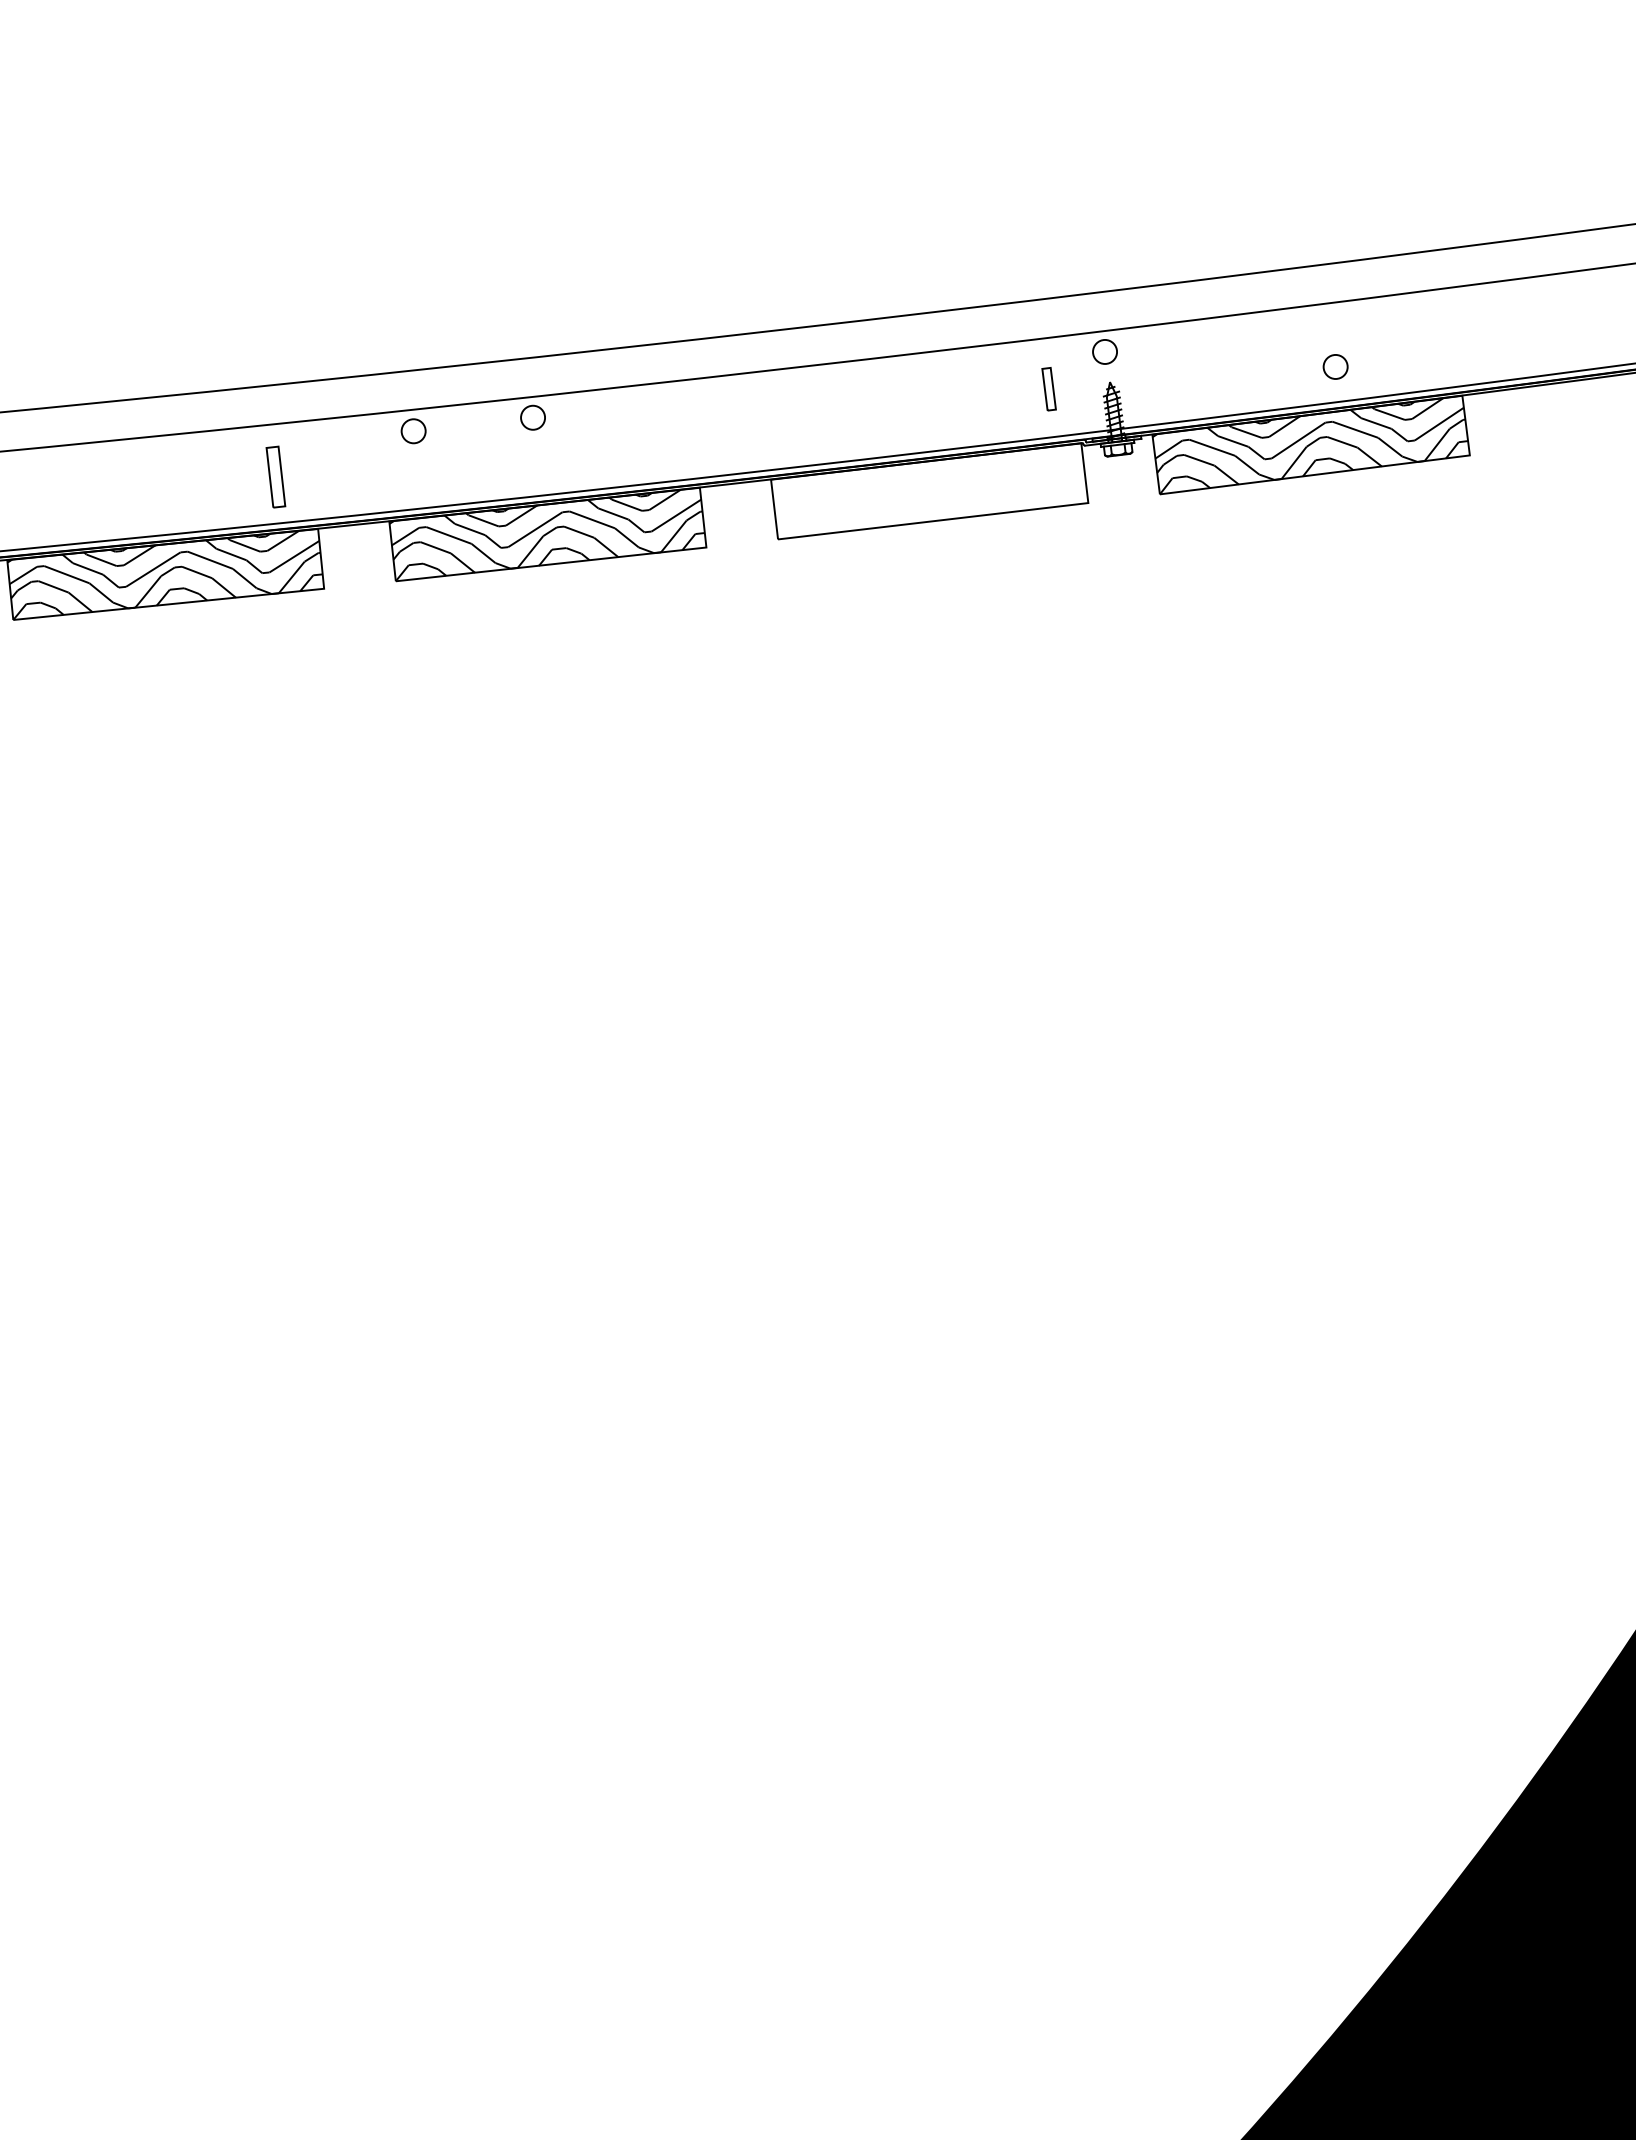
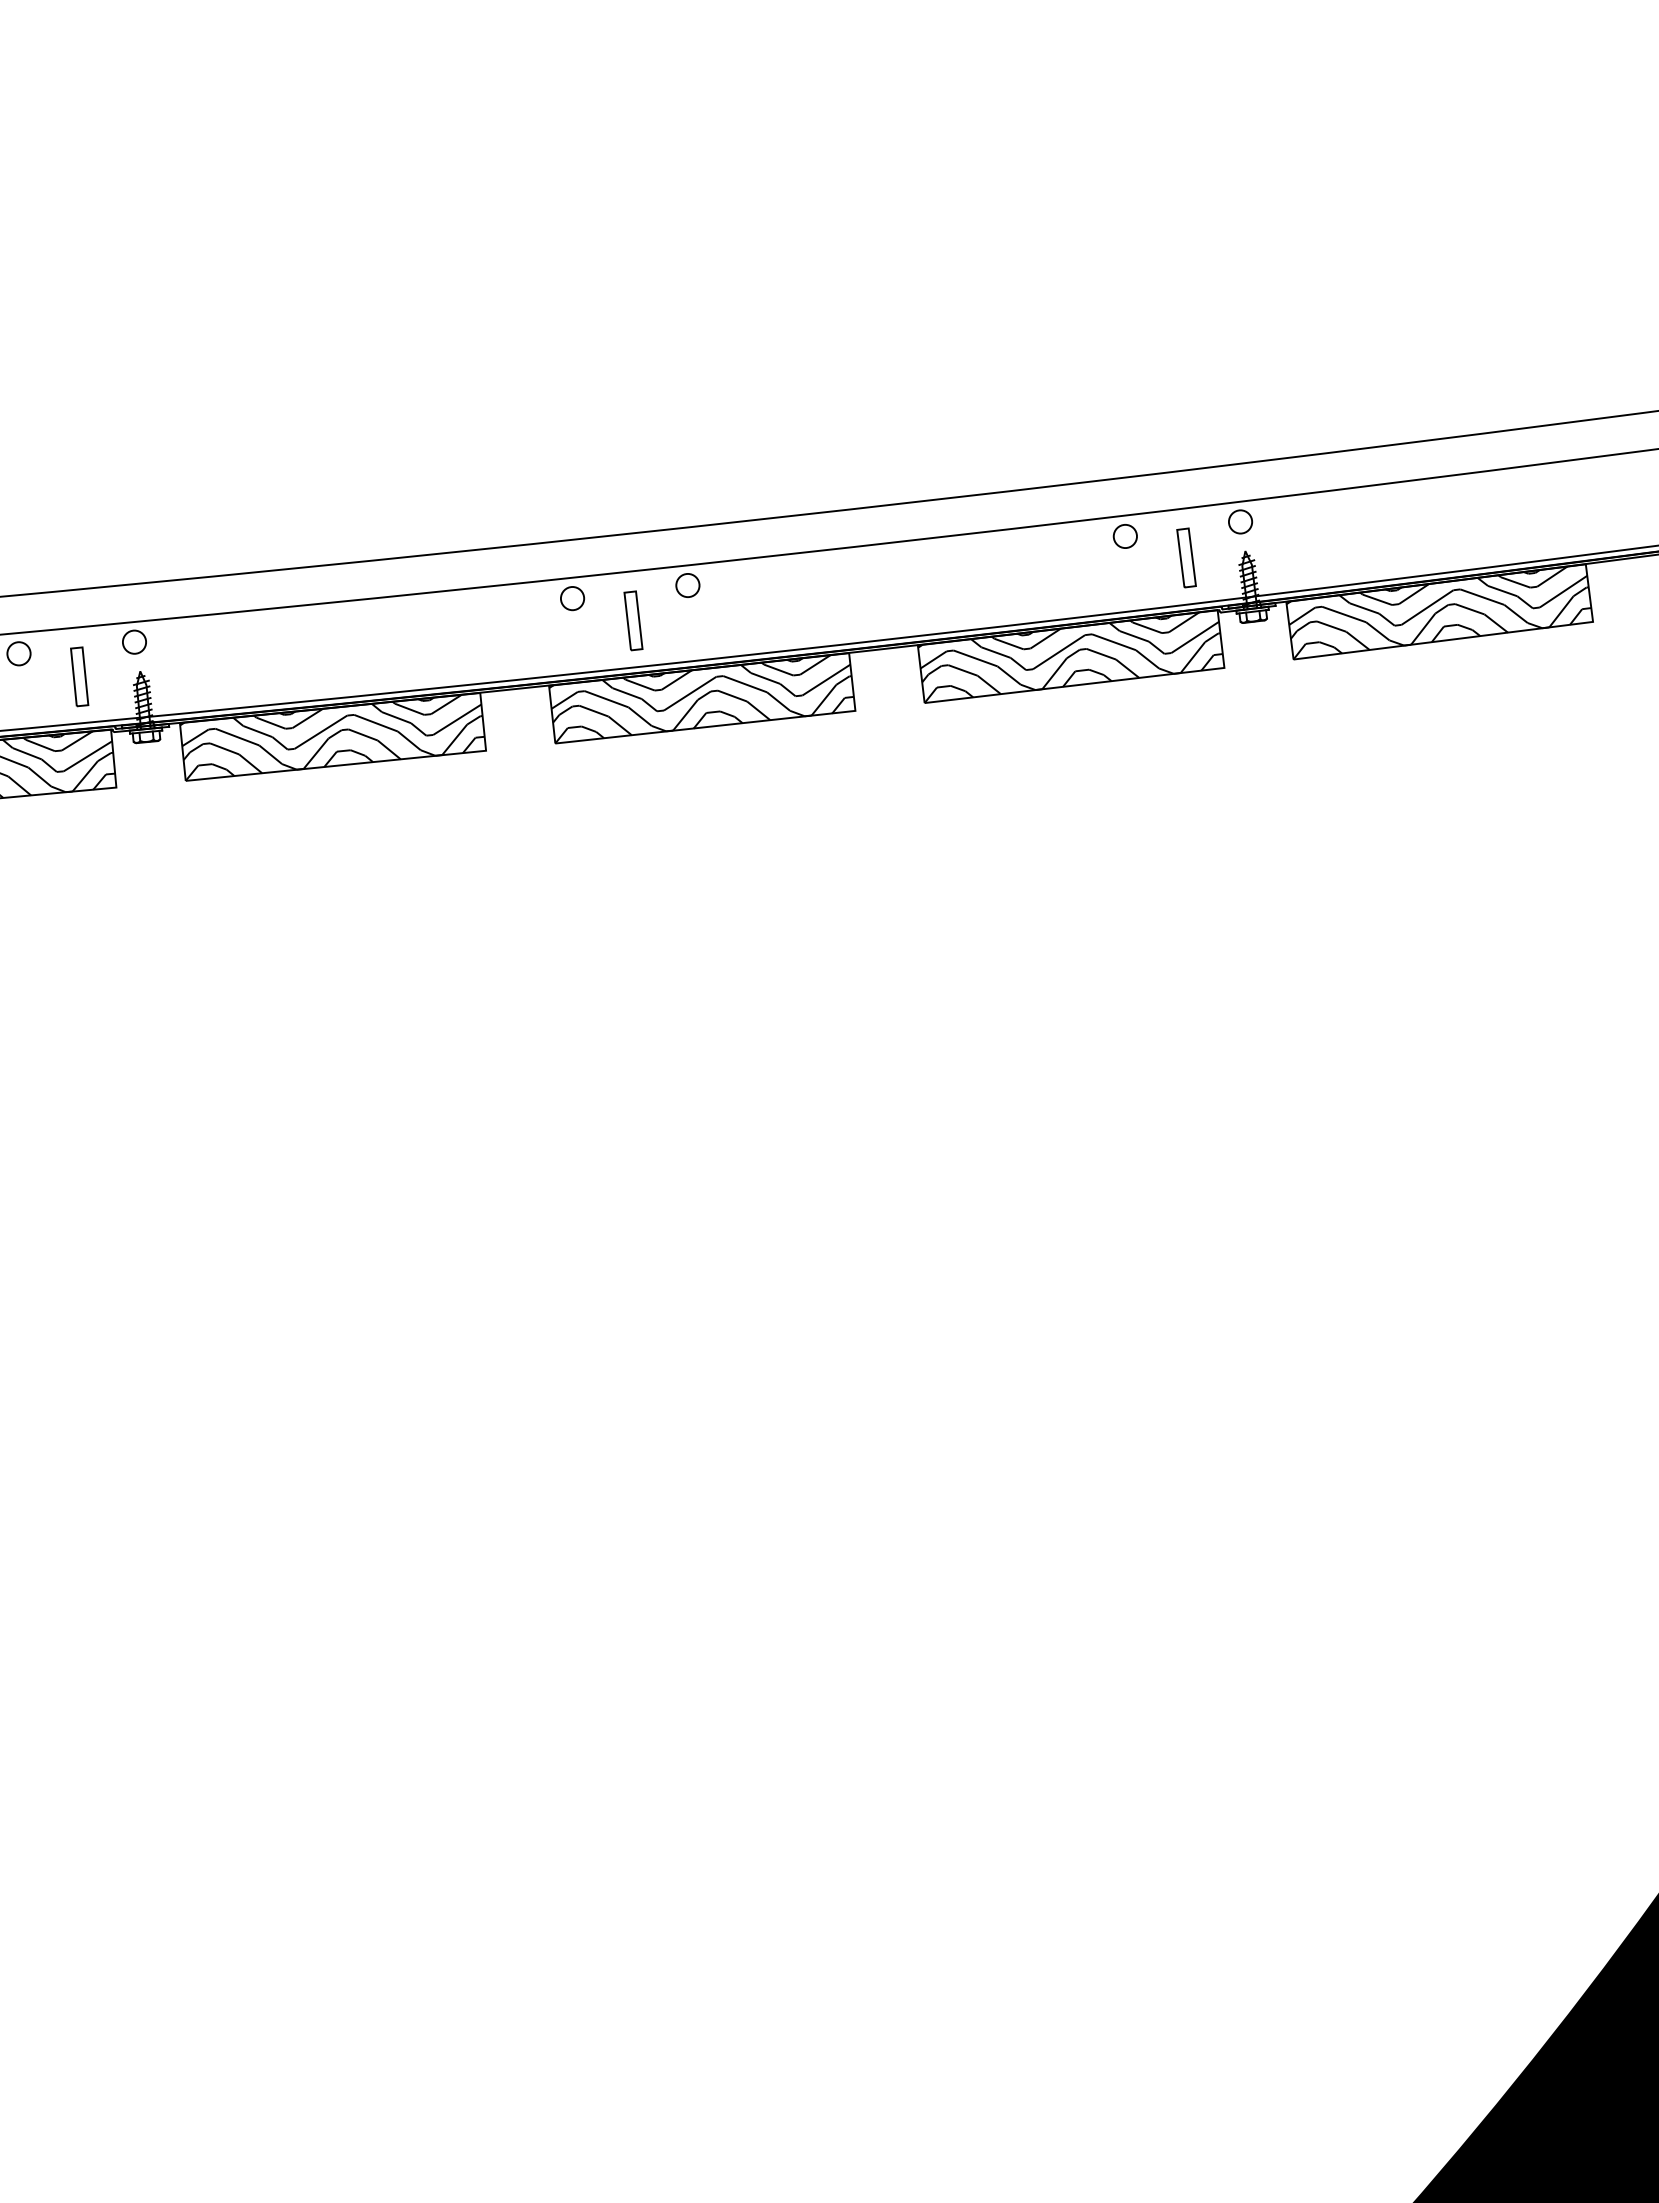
circle: (1334, 367) -> (1124, 536), moved
part: (1049, 388) -> (1186, 557), size x1.43
part: (275, 476) -> (633, 620), moved
hatch: (929, 492) -> (1070, 657), added

